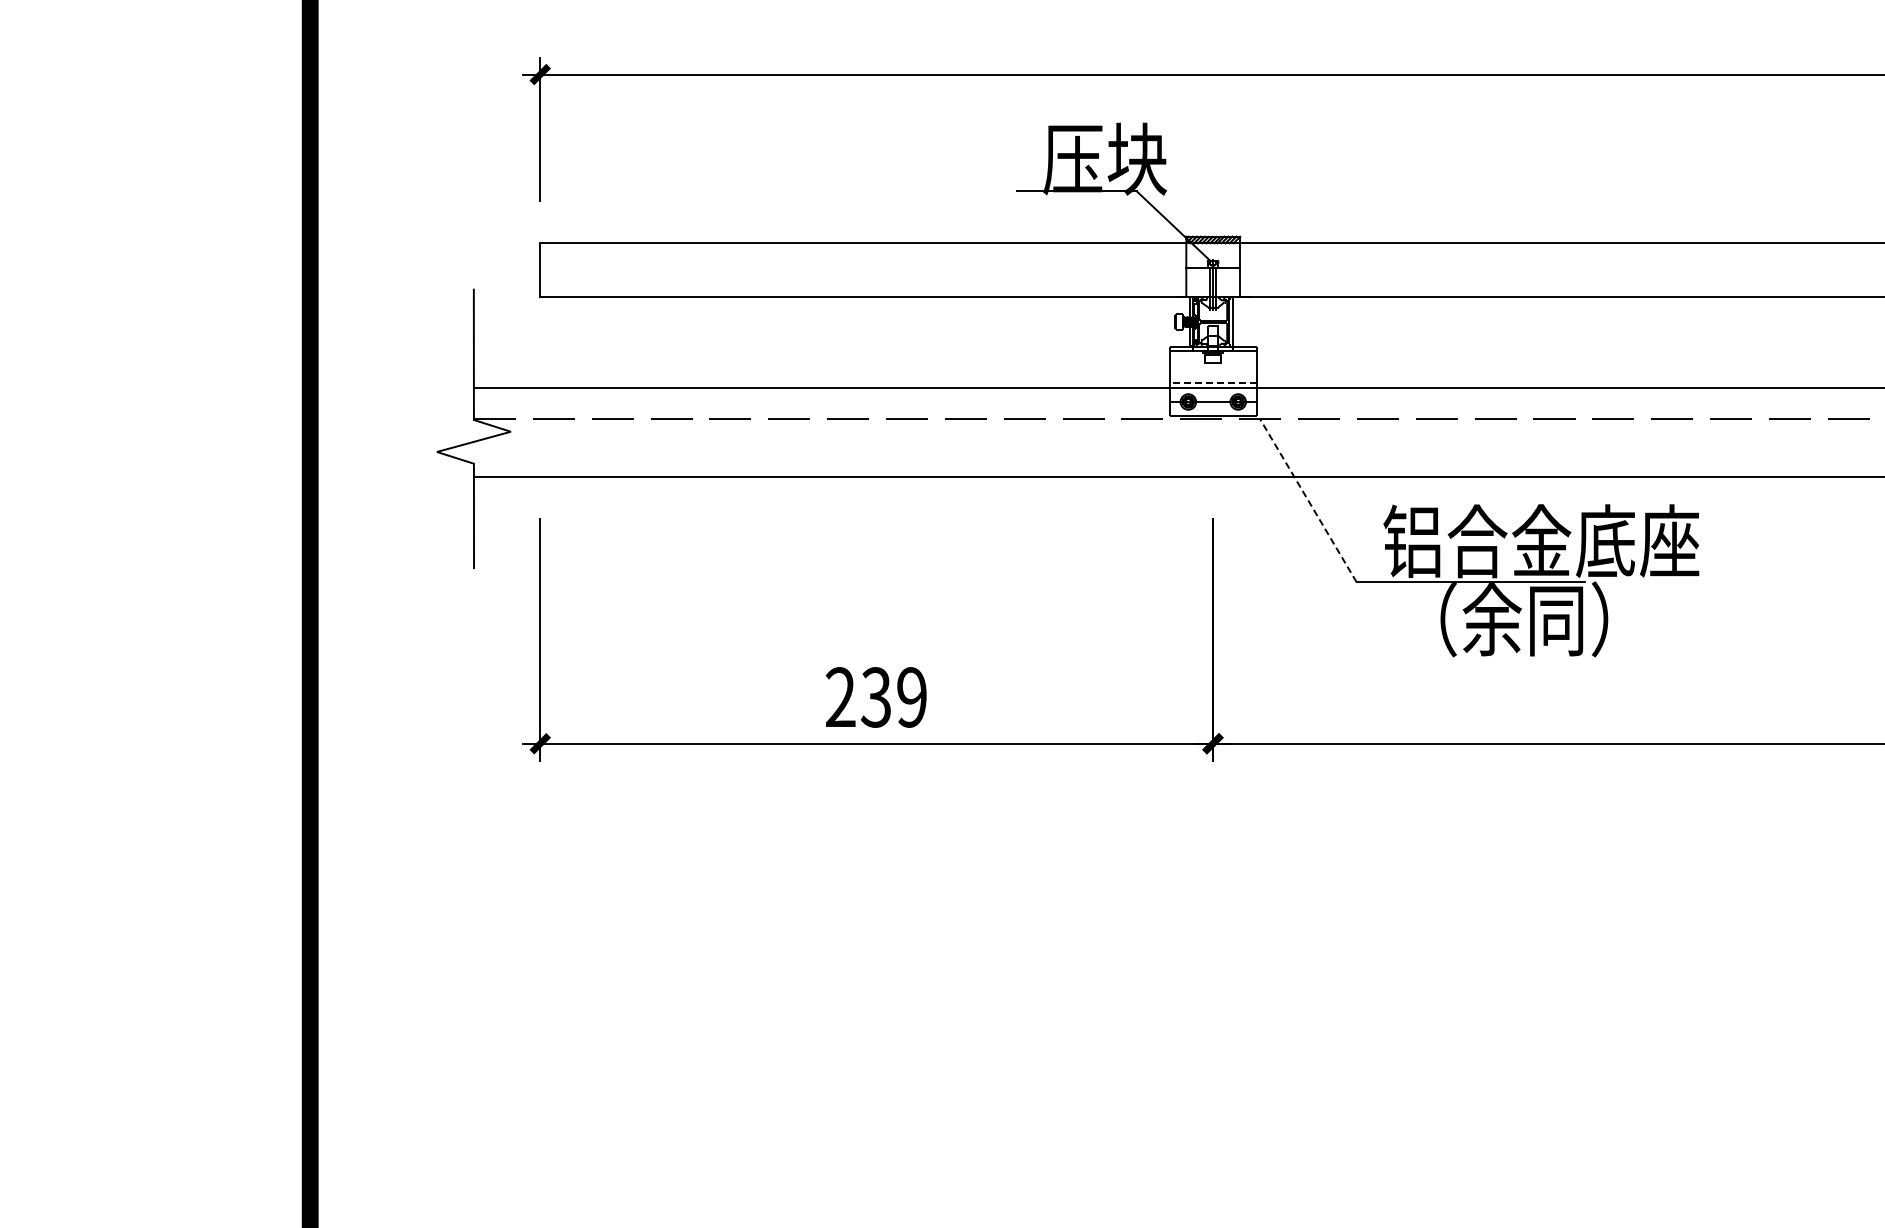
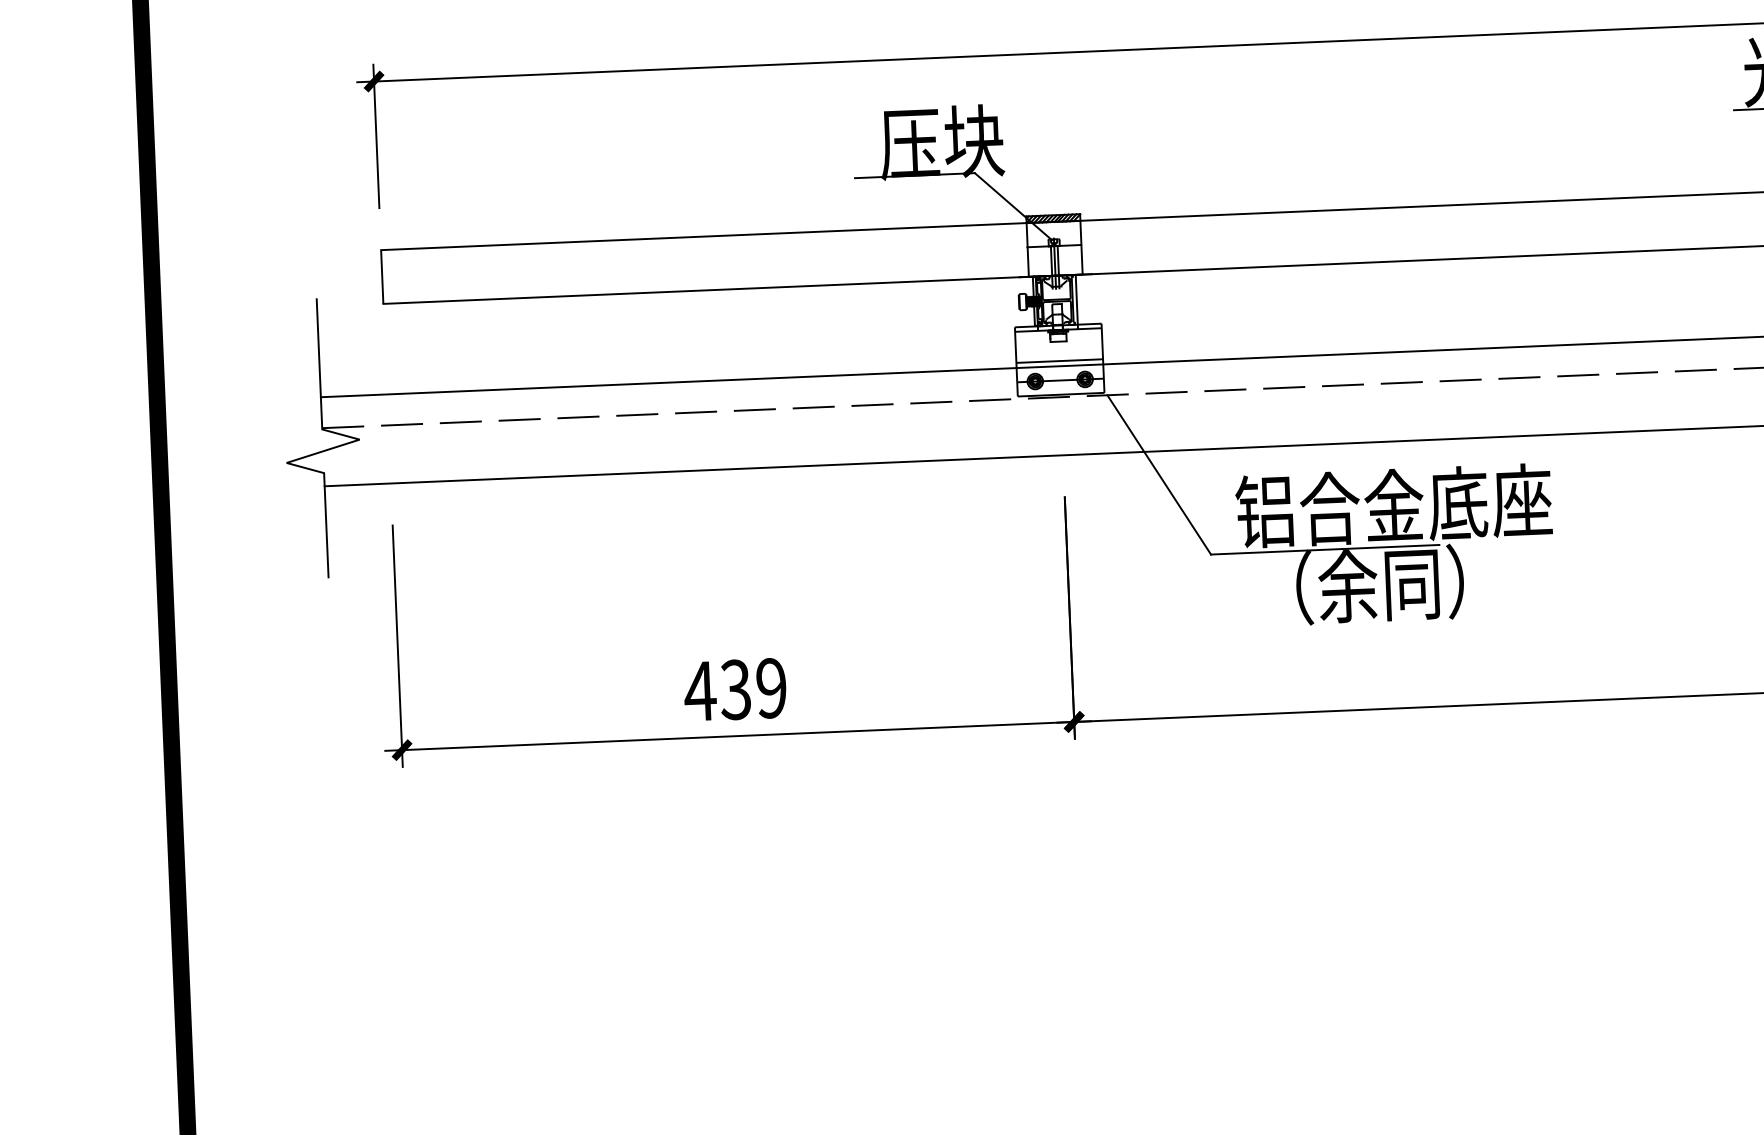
line: (1213, 382) -> (1059, 361), dashed -> solid
line: (1308, 500) -> (1159, 474), dashed -> solid
text: (840, 696) -> (700, 690), 239 -> 439

